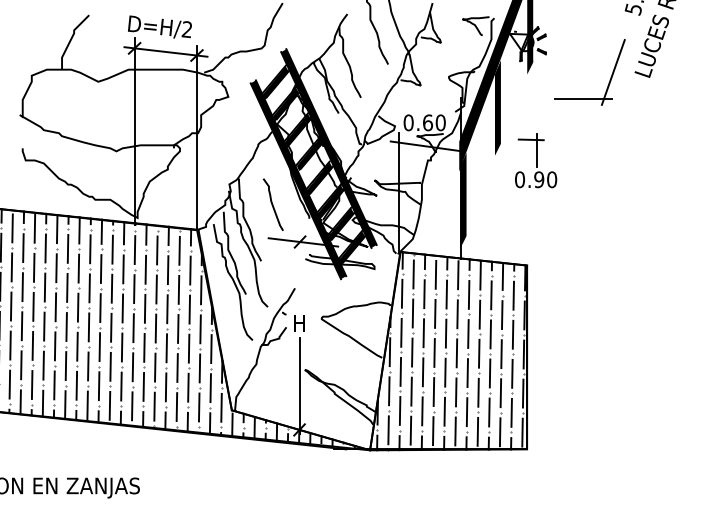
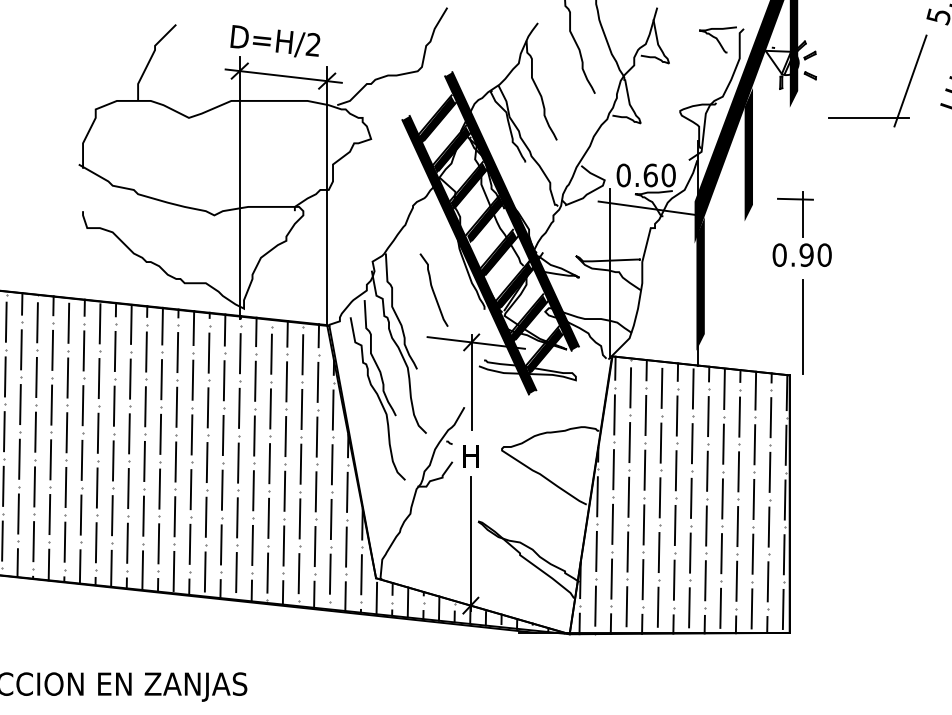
part: (609, 79) -> (905, 90), moved
line: (536, 230) -> (802, 326), added
line: (300, 270) -> (472, 382), added

